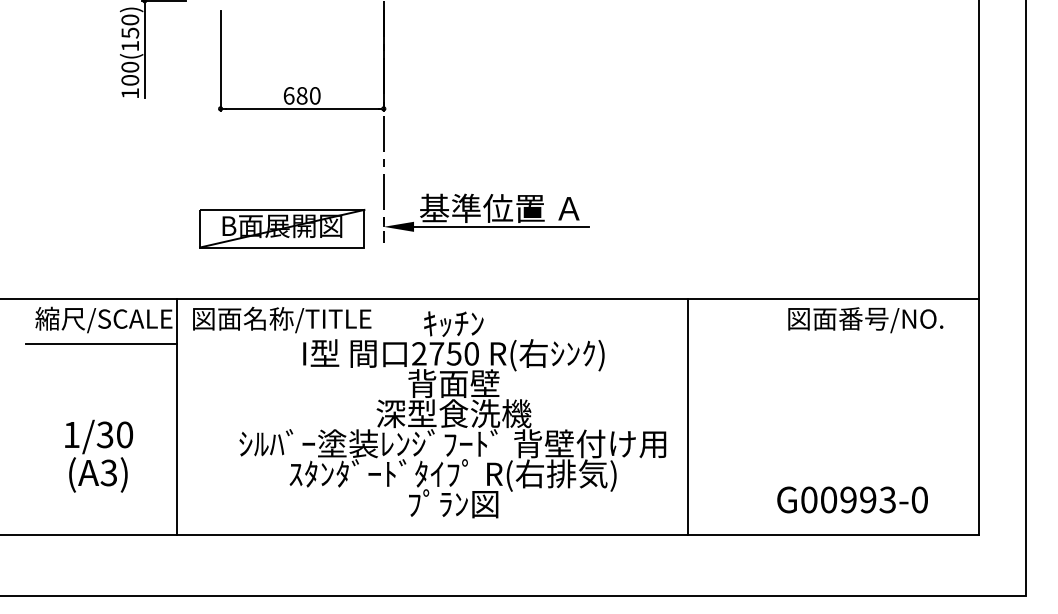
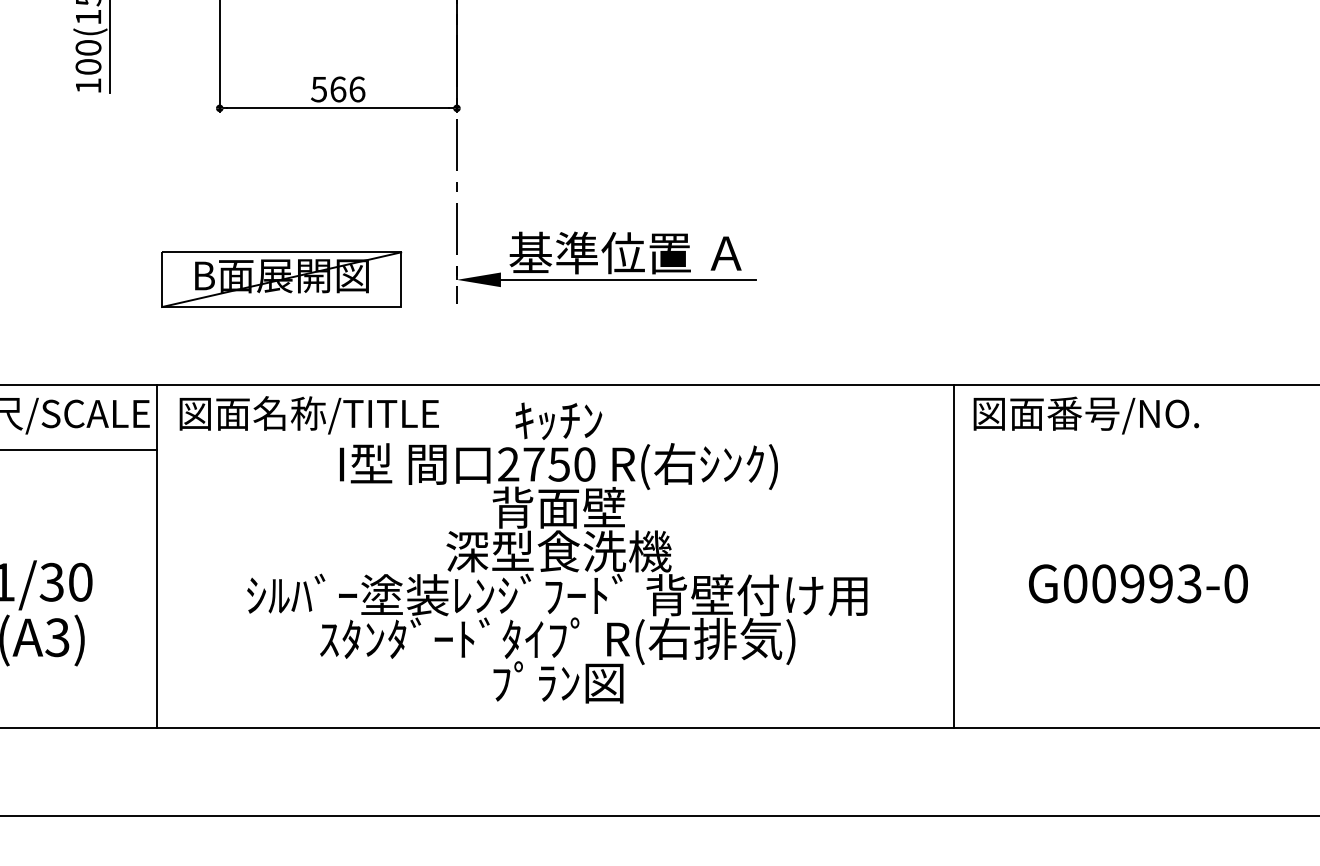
text: (301, 95) -> (337, 88), 680 -> 566
part: (282, 228) -> (282, 279), moved
text: (865, 320) -> (1085, 415), moved
line: (687, 416) -> (953, 555), moved
text: (852, 499) -> (1138, 583), moved

